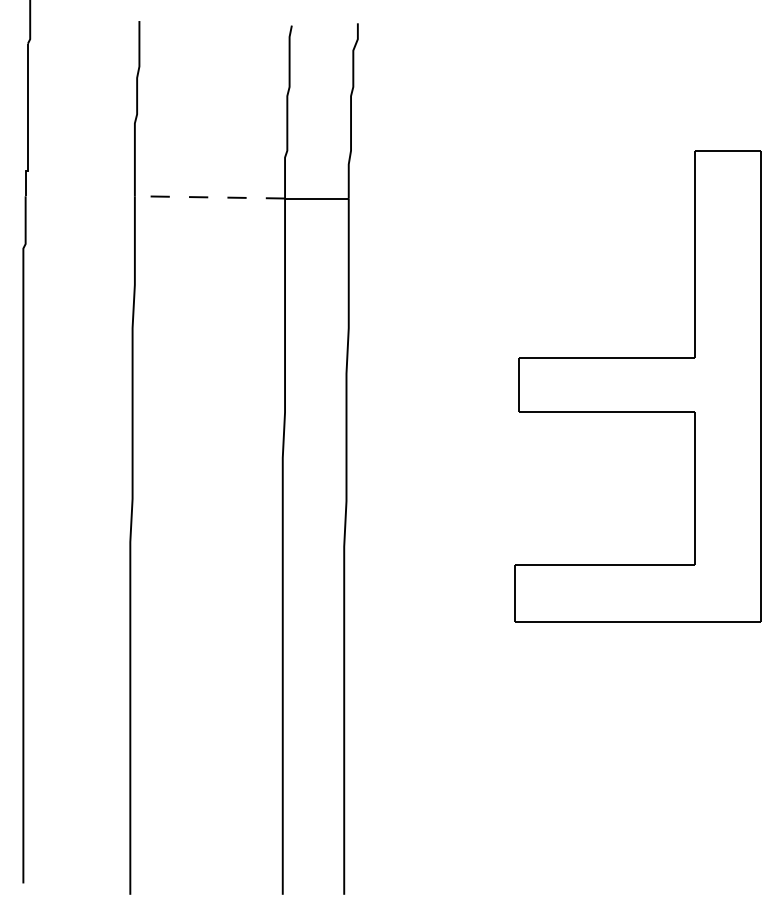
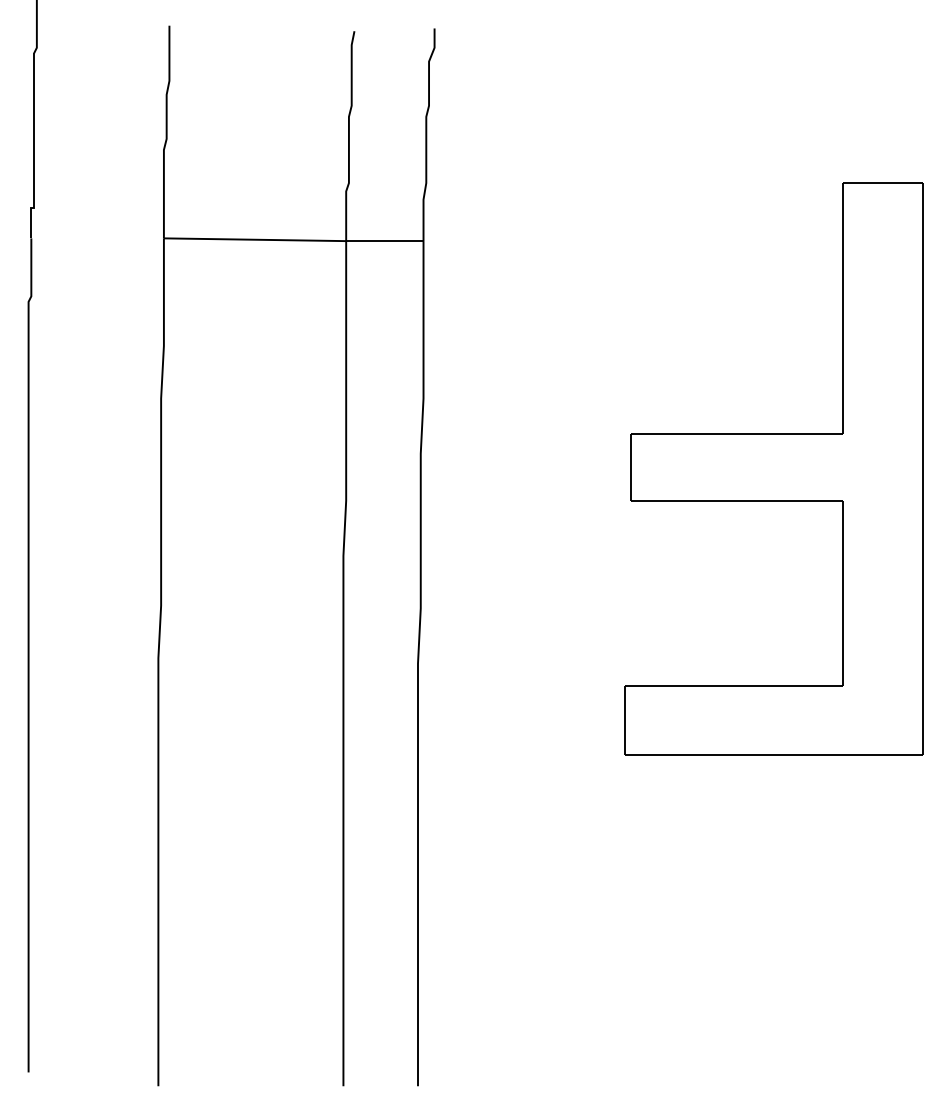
line: (209, 197) -> (254, 239), dashed -> solid

